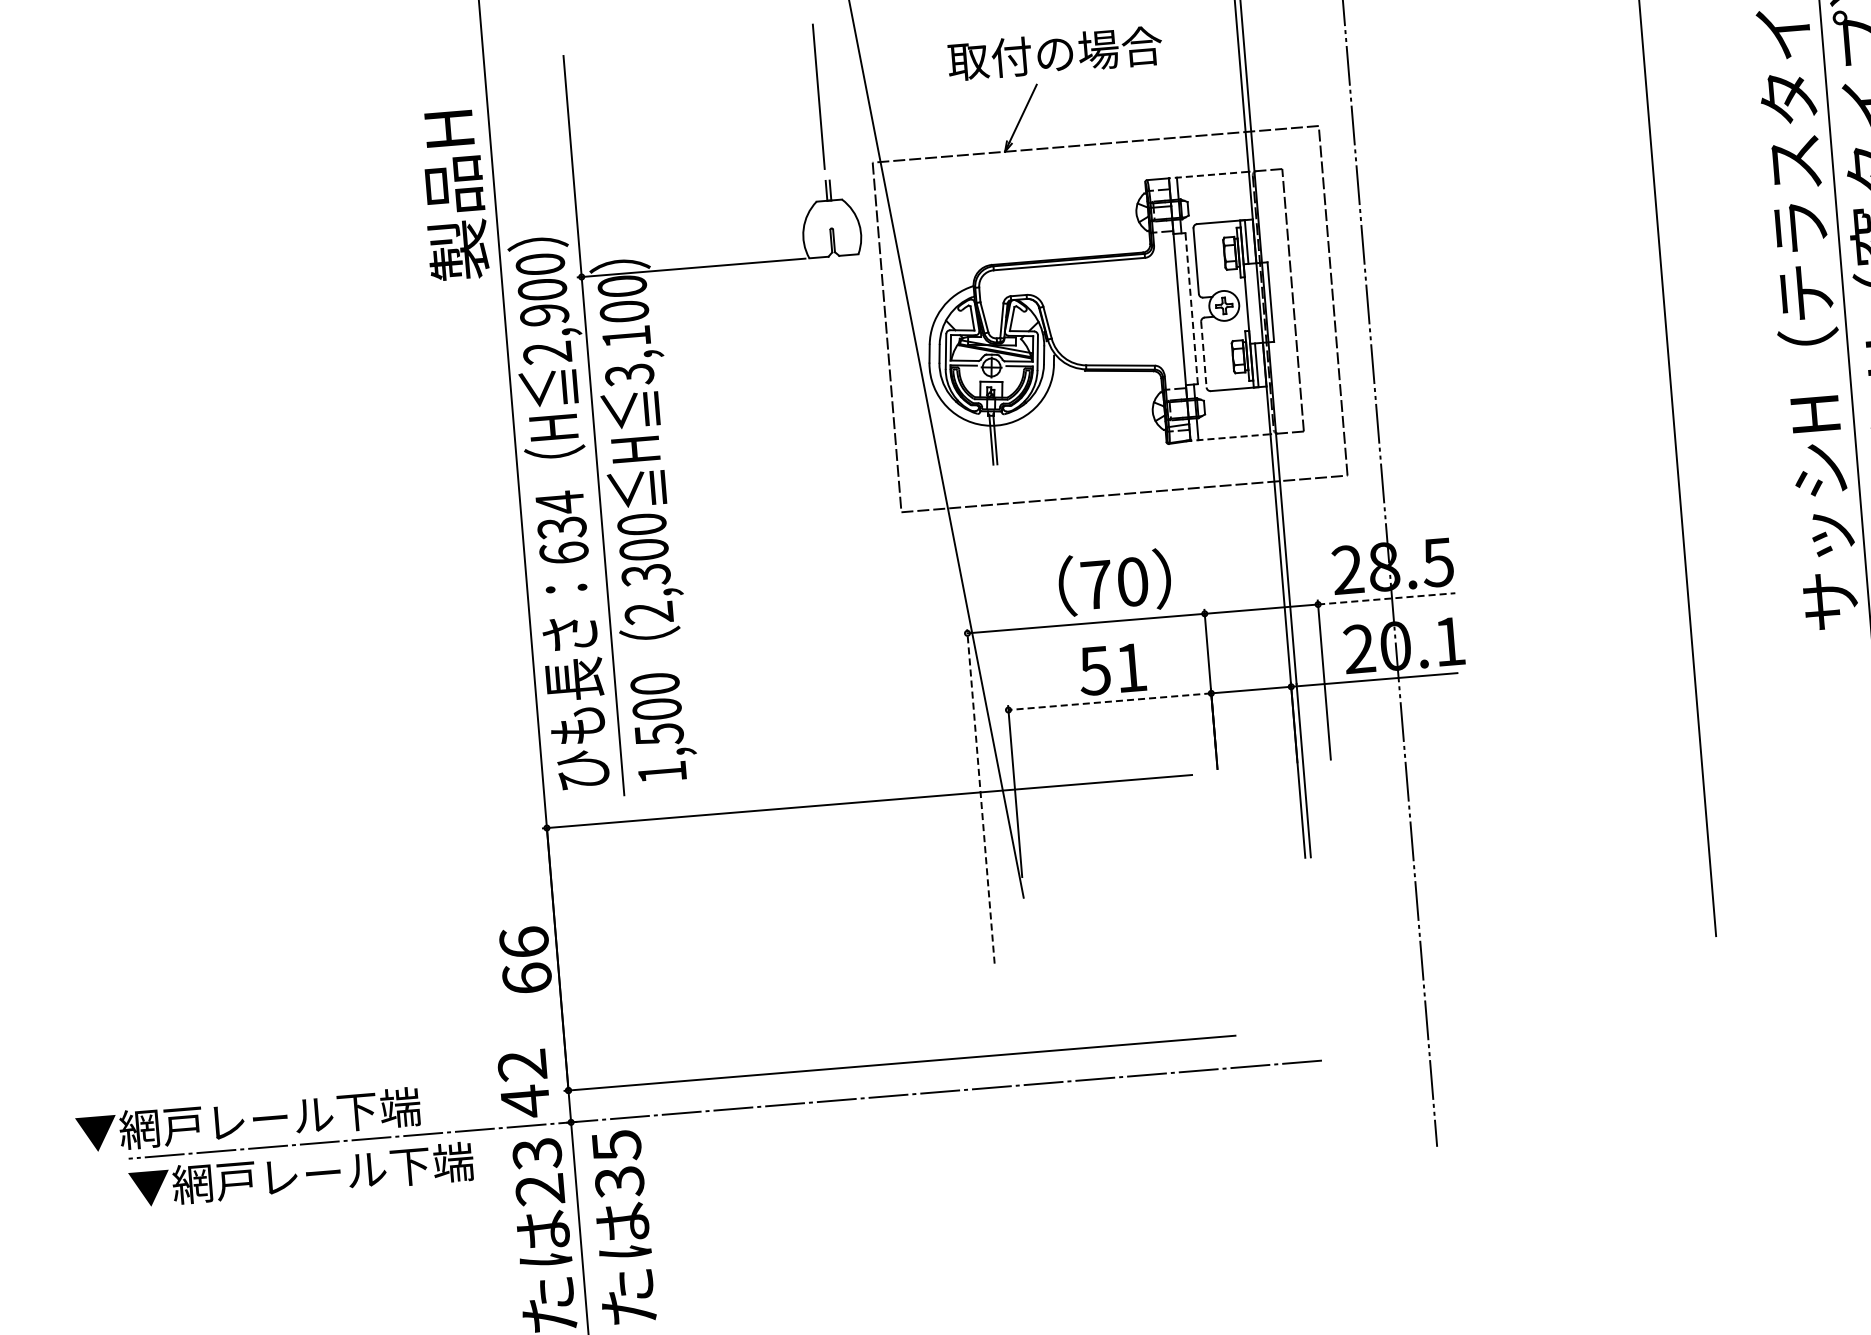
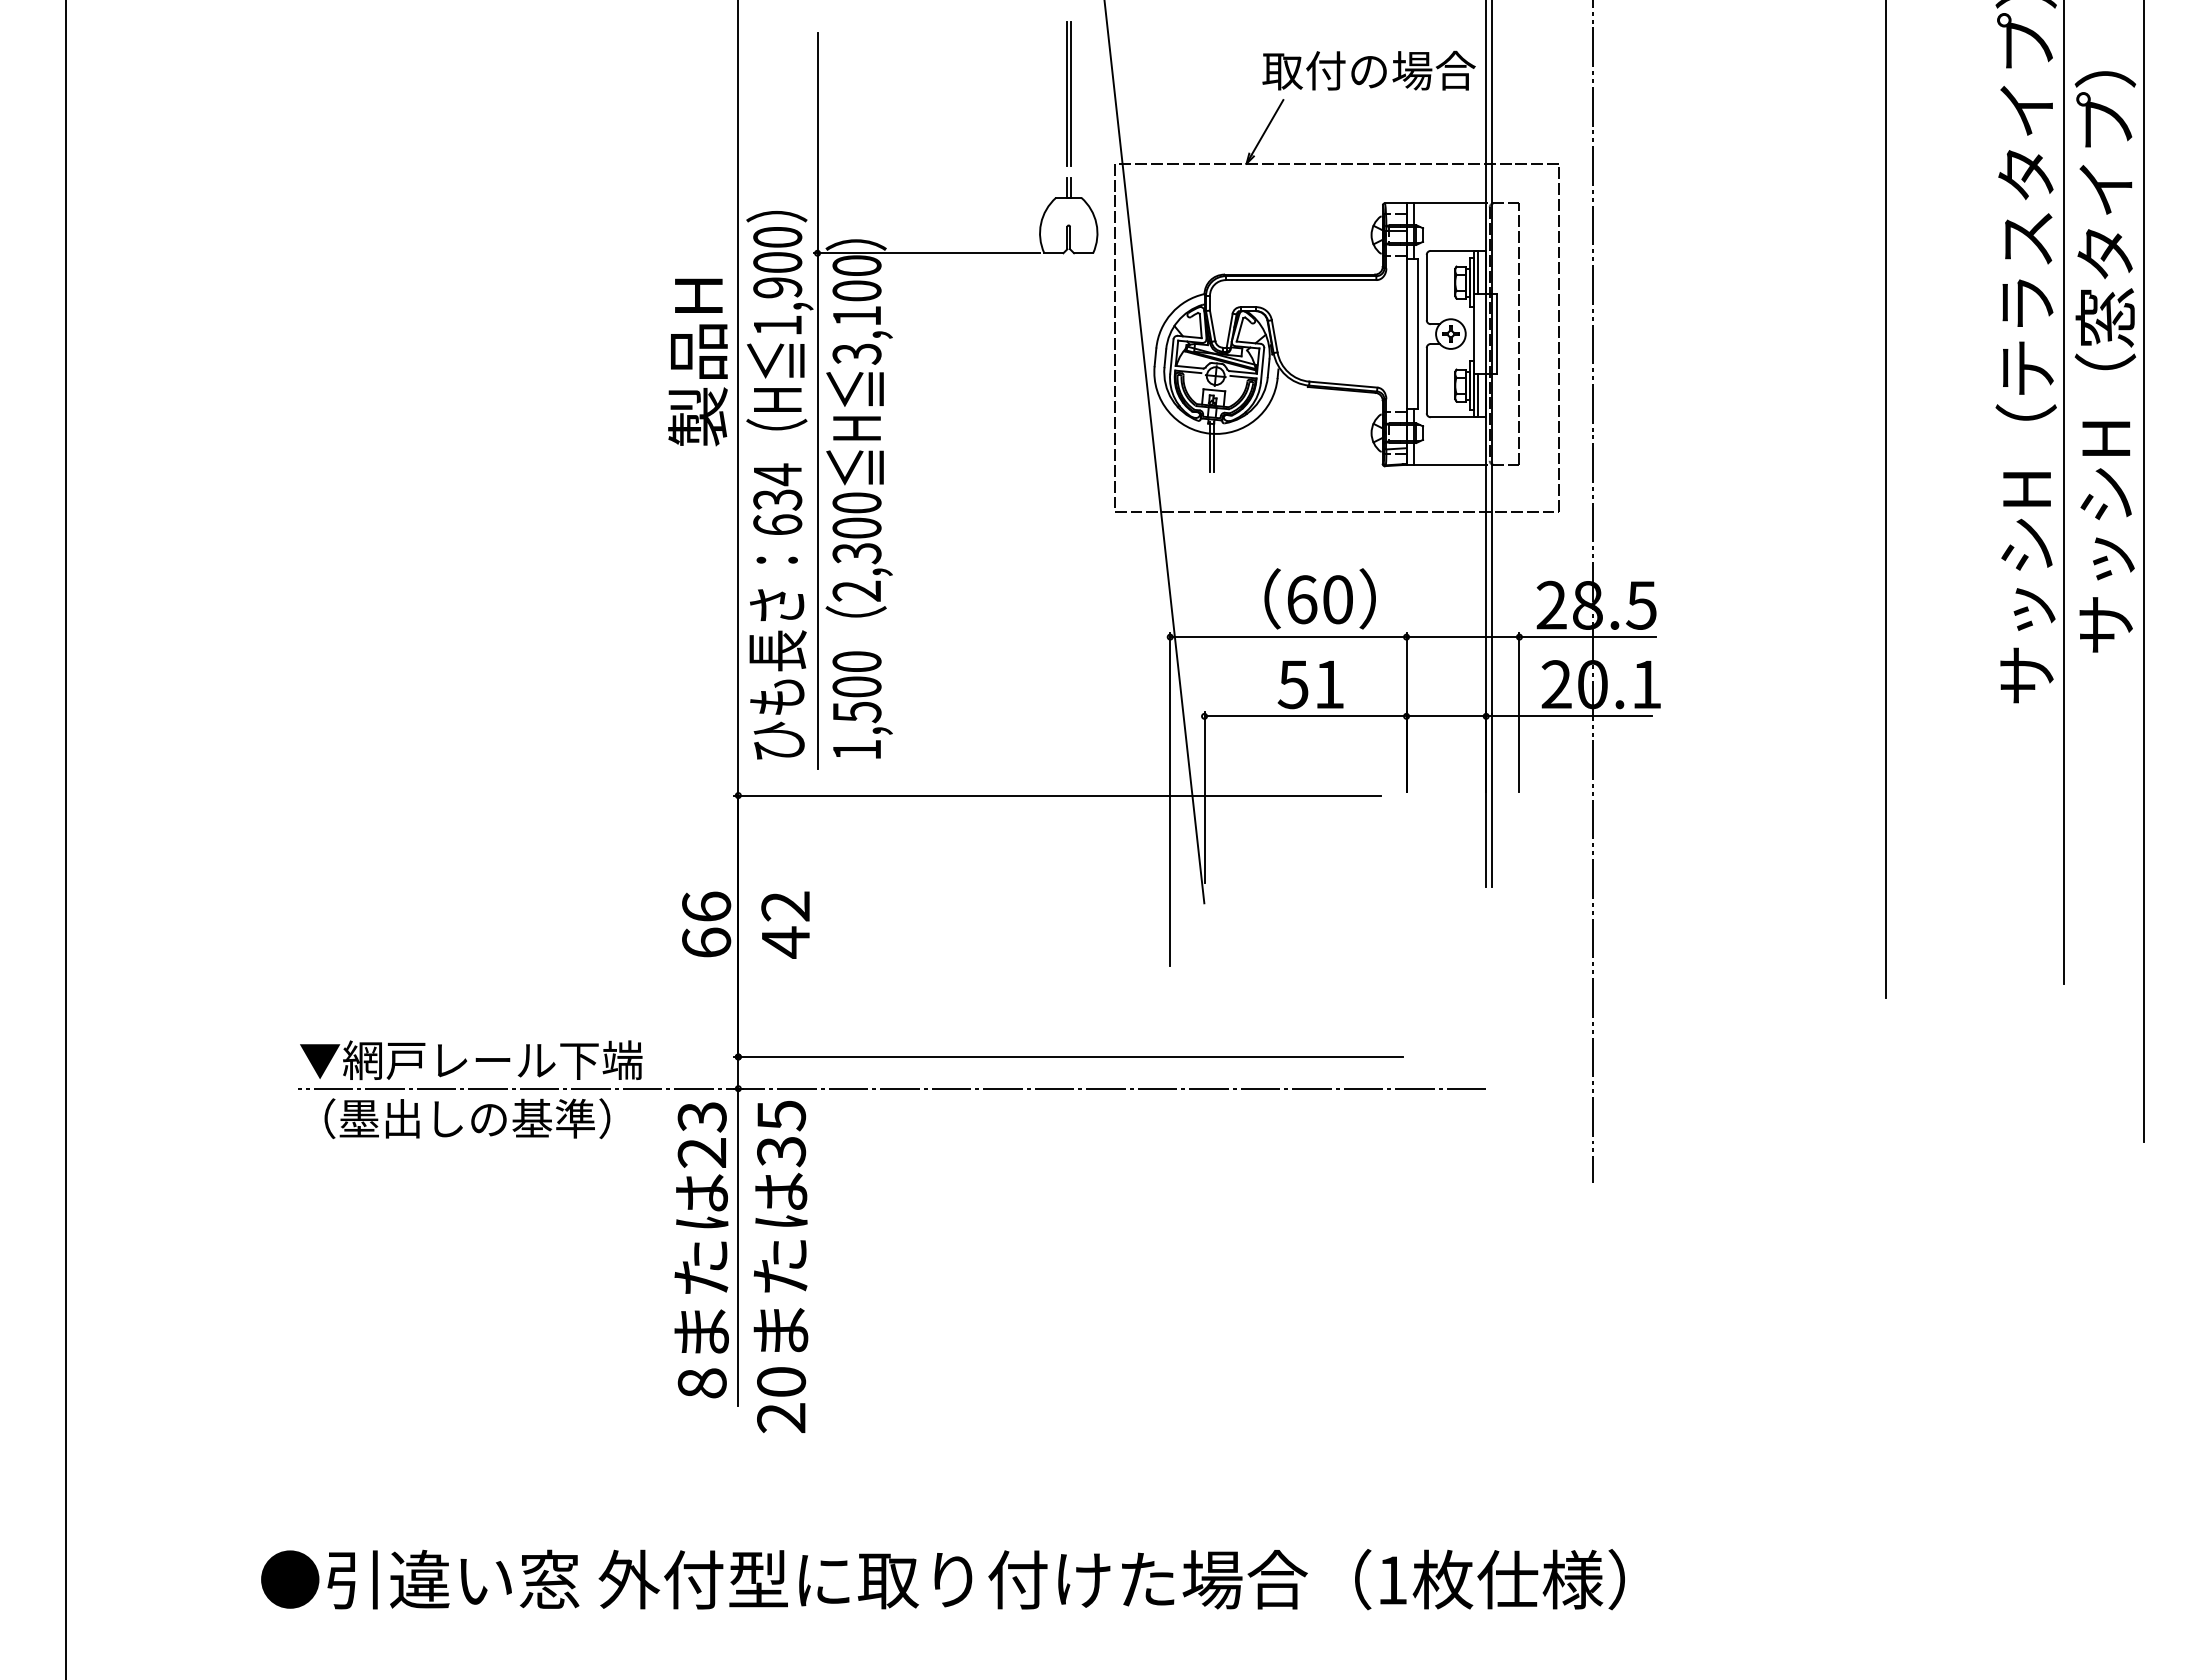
text: (1054, 53) -> (1368, 70), moved
line: (822, 96) -> (1070, 94), added
line: (1208, 175) -> (1445, 203), dashed -> solid
text: (453, 195) -> (697, 362), moved
line: (1191, 308) -> (1418, 333), dashed -> solid
text: (547, 352) -> (777, 325), 2,900 -> 1,900
line: (1203, 354) -> (1426, 380), dashed -> solid
line: (1229, 437) -> (1445, 464), dashed -> solid
text: (1097, 584) -> (1302, 599), 70 -> 60
line: (1387, 599) -> (1588, 637), dashed -> solid
line: (1109, 701) -> (1305, 716), dashed -> solid
line: (981, 796) -> (1170, 799), dashed -> solid
text: (523, 1083) -> (785, 924), moved
text: (248, 1120) -> (471, 1060), moved
text: (301, 1174) -> (467, 1118), ▼網戸レール下端 -> （墨出しの基準）

